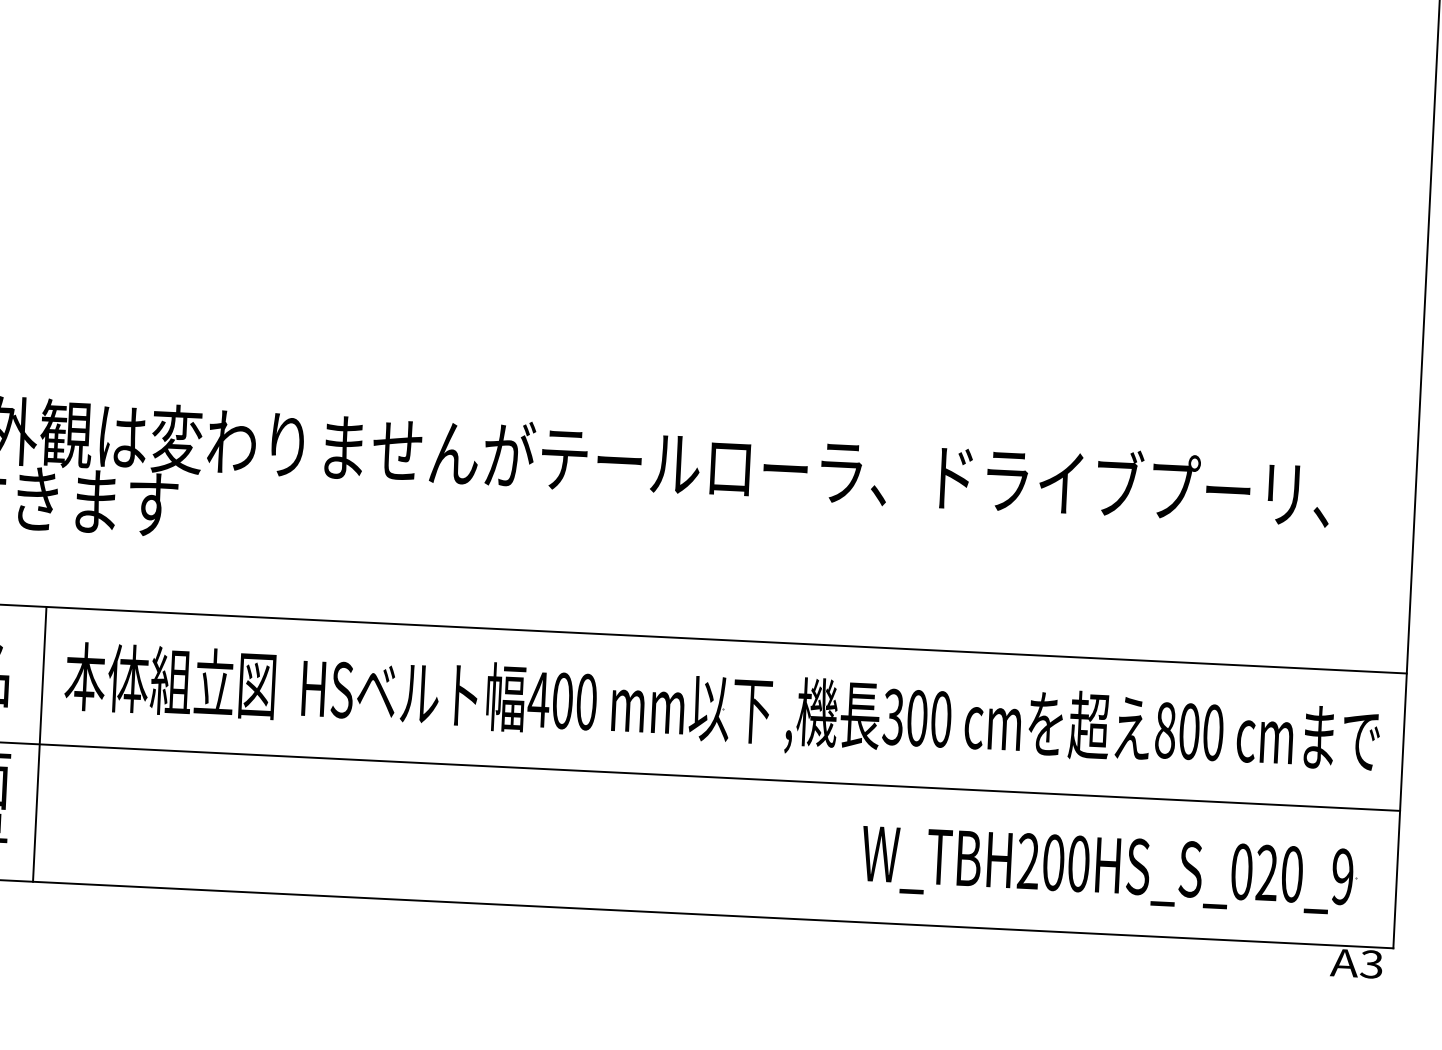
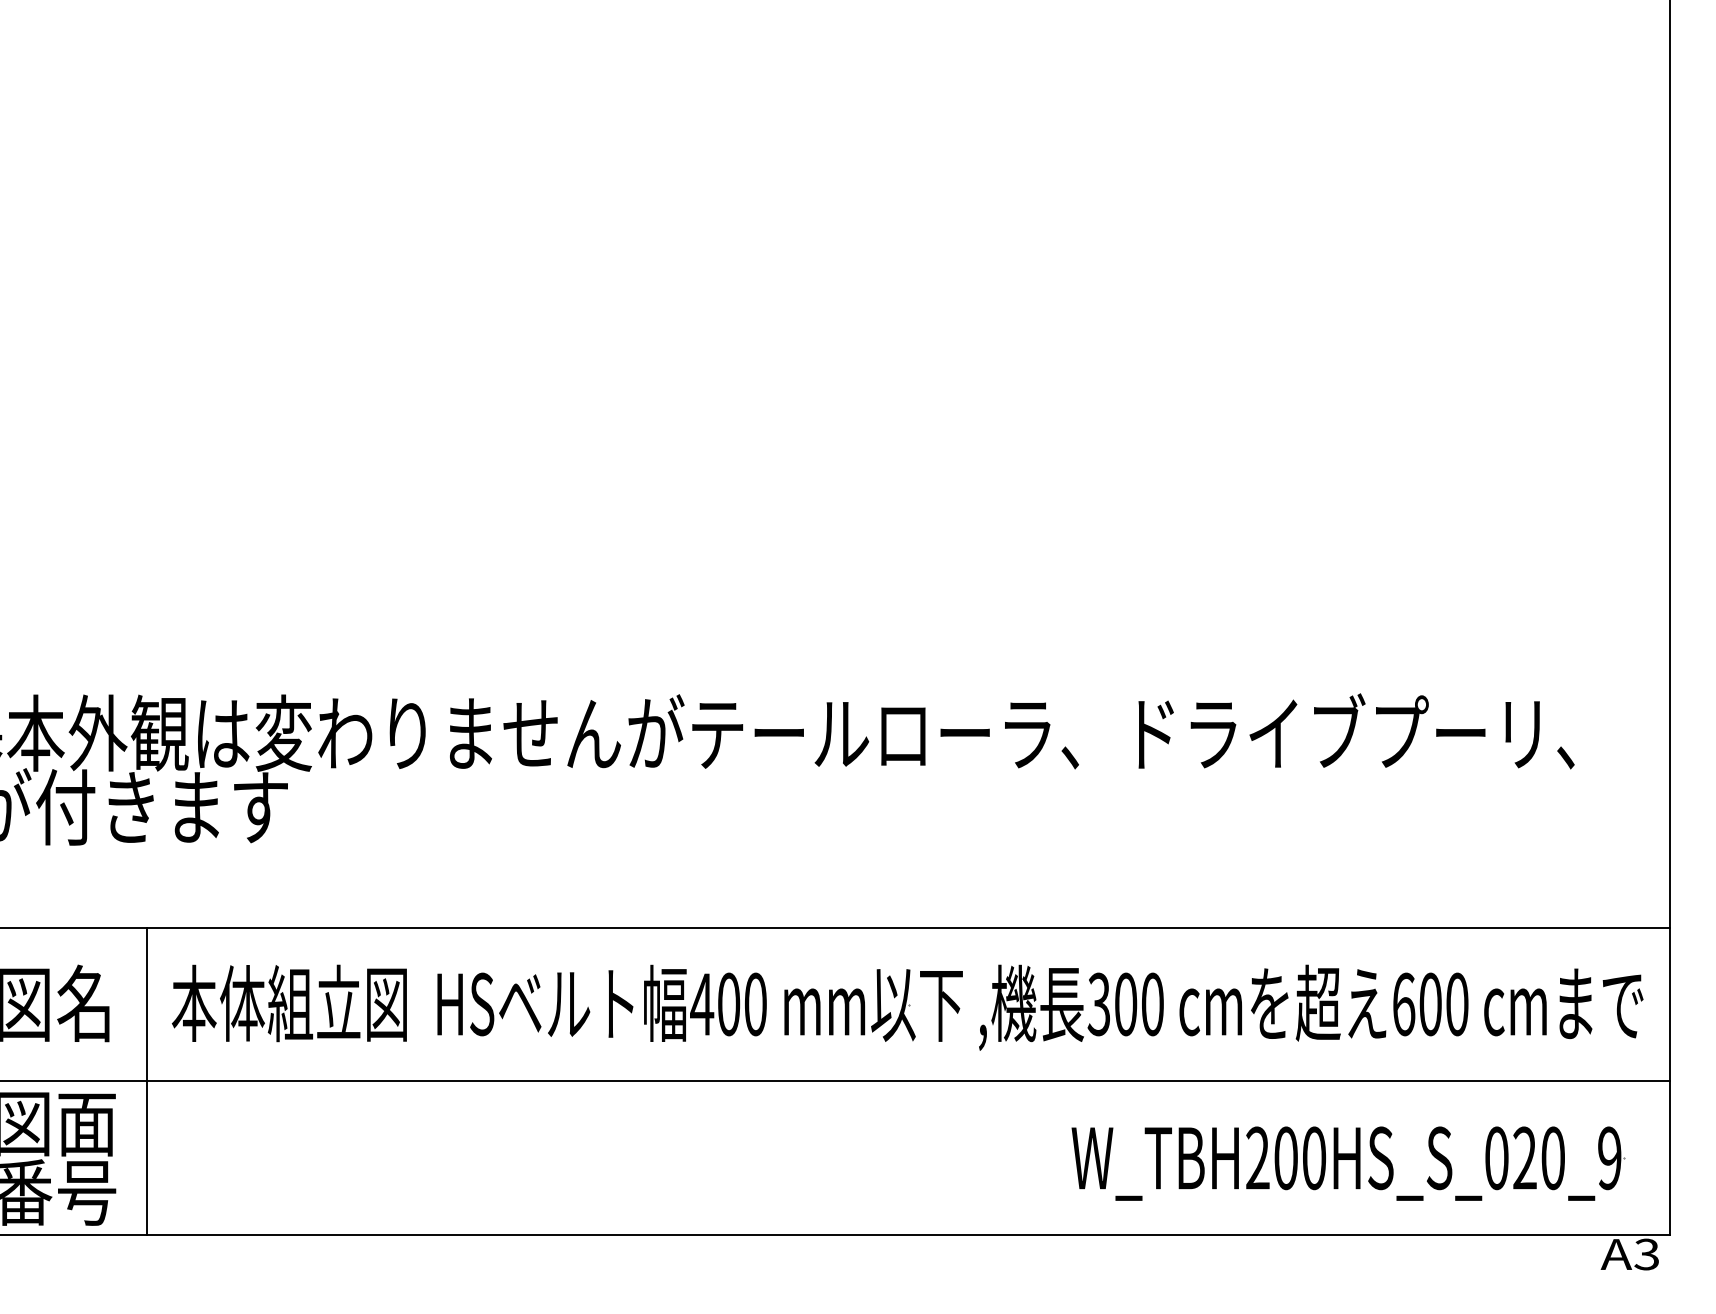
text: (1166, 730) -> (1404, 1004), 800 -> 600

